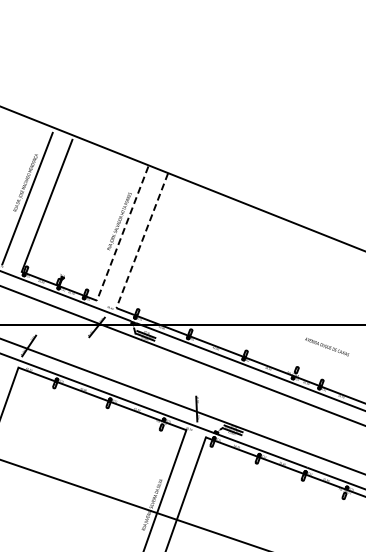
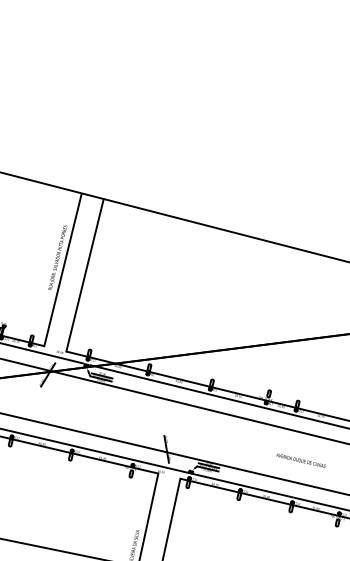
line: (122, 233) -> (62, 270), dashed -> solid
line: (142, 241) -> (85, 276), dashed -> solid
text: (327, 346) -> (301, 460), moved

